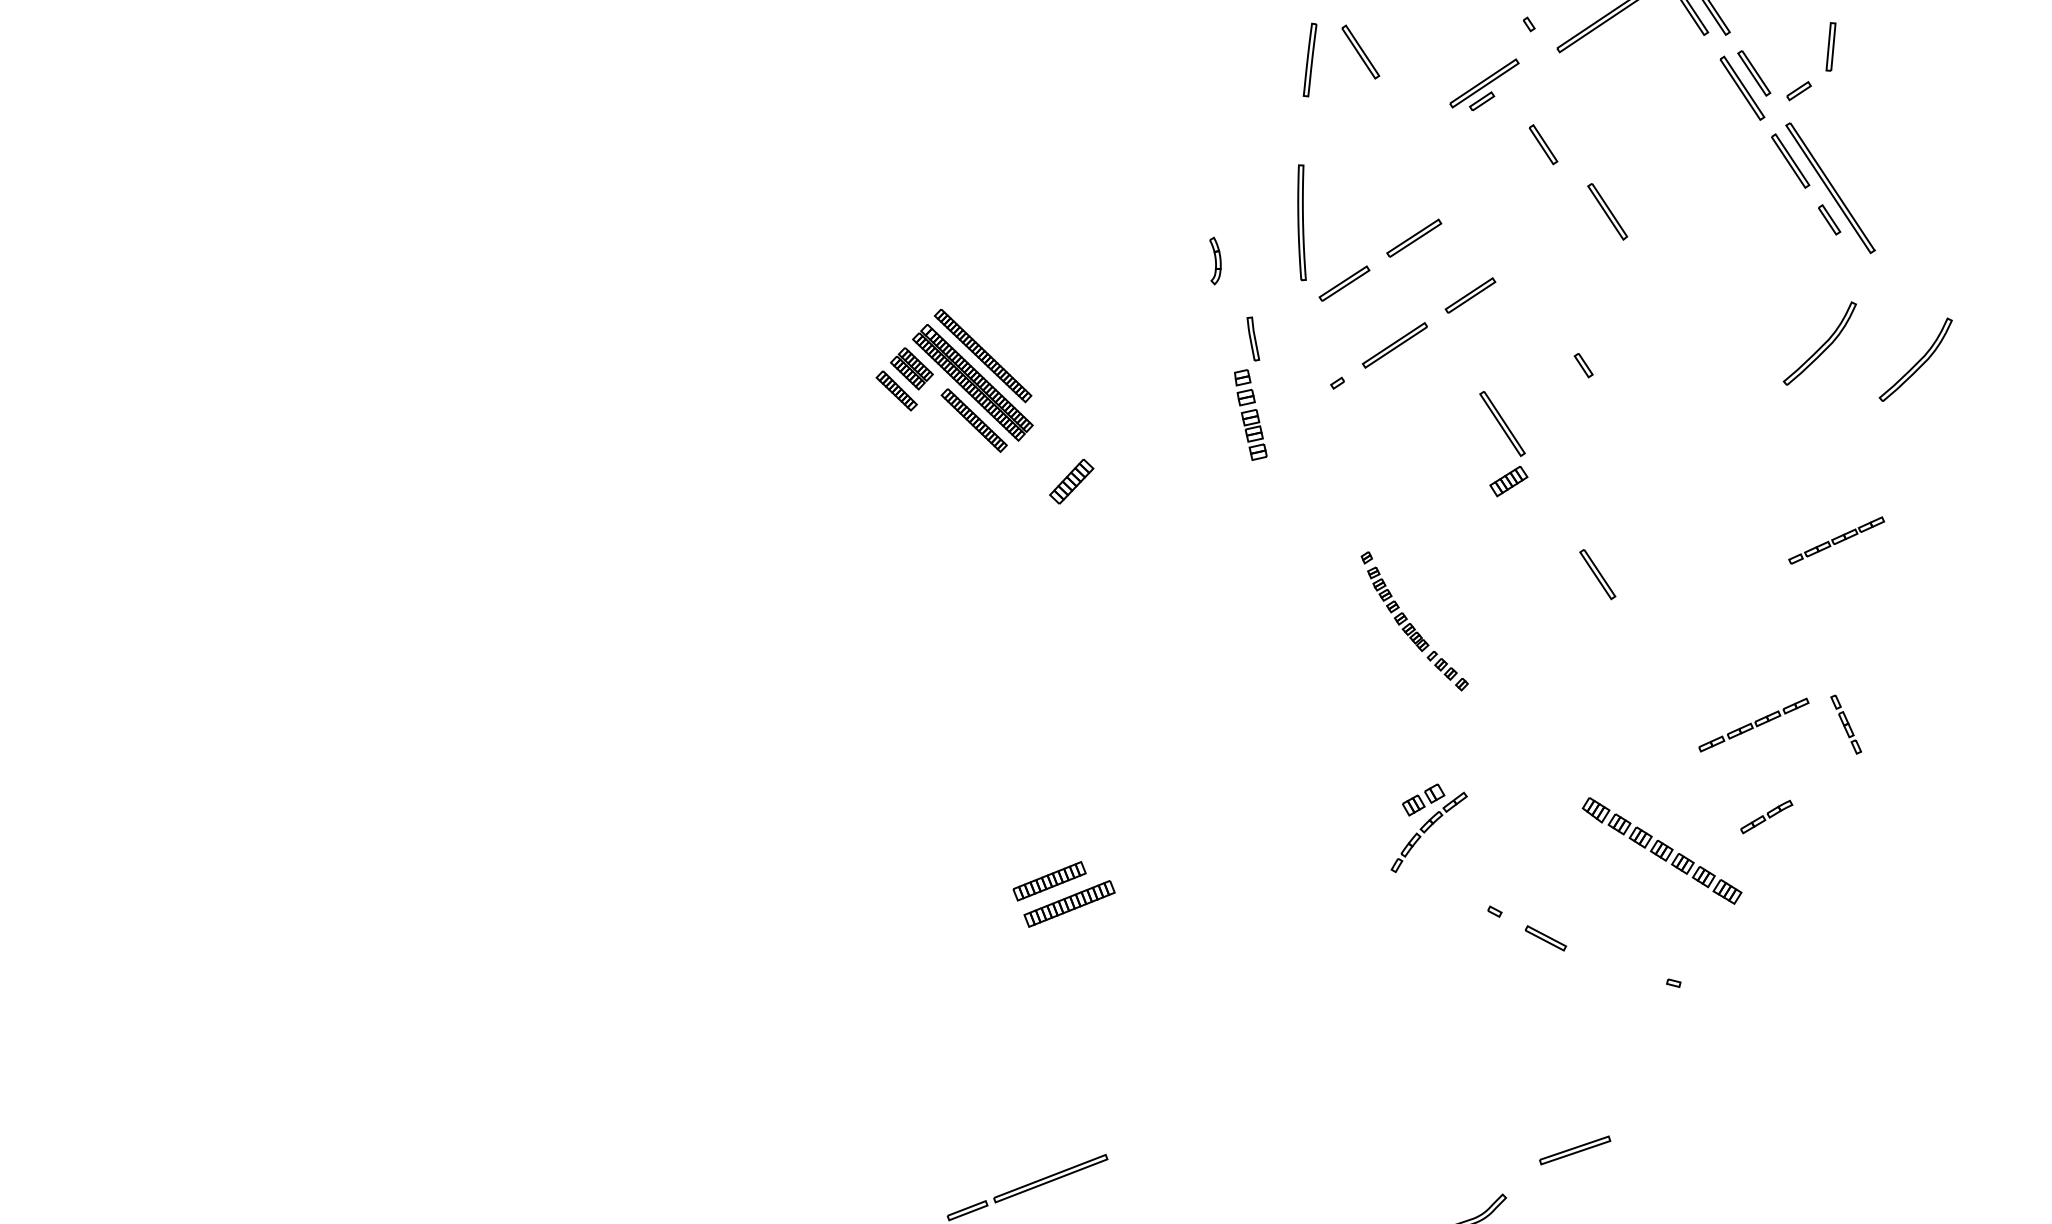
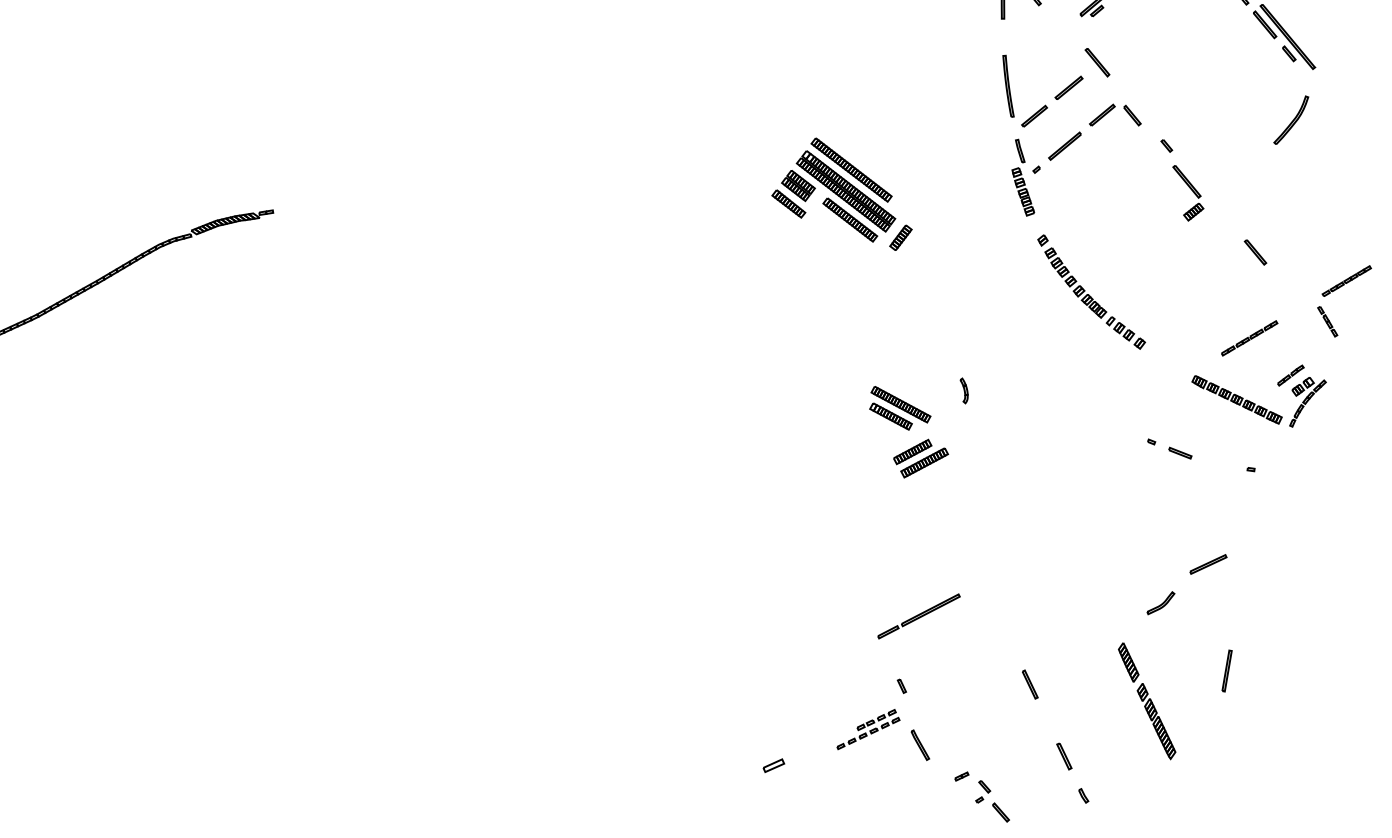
part: (1543, 144) -> (1132, 115), moved
part: (1607, 211) -> (1097, 62), moved
part: (1213, 260) -> (963, 390), moved
part: (1916, 358) -> (1343, 122), removed
part: (956, 378) -> (833, 189), size x1.43
part: (1253, 388) -> (1023, 177), moved
part: (1502, 446) -> (1188, 193), moved
part: (1836, 539) -> (1346, 280), moved
part: (1597, 574) -> (1255, 252), moved
part: (1414, 620) -> (1091, 291), size x1.67
part: (1753, 725) -> (1249, 338), moved
part: (1036, 798) -> (900, 408), added
part: (1428, 830) -> (1307, 402), moved

